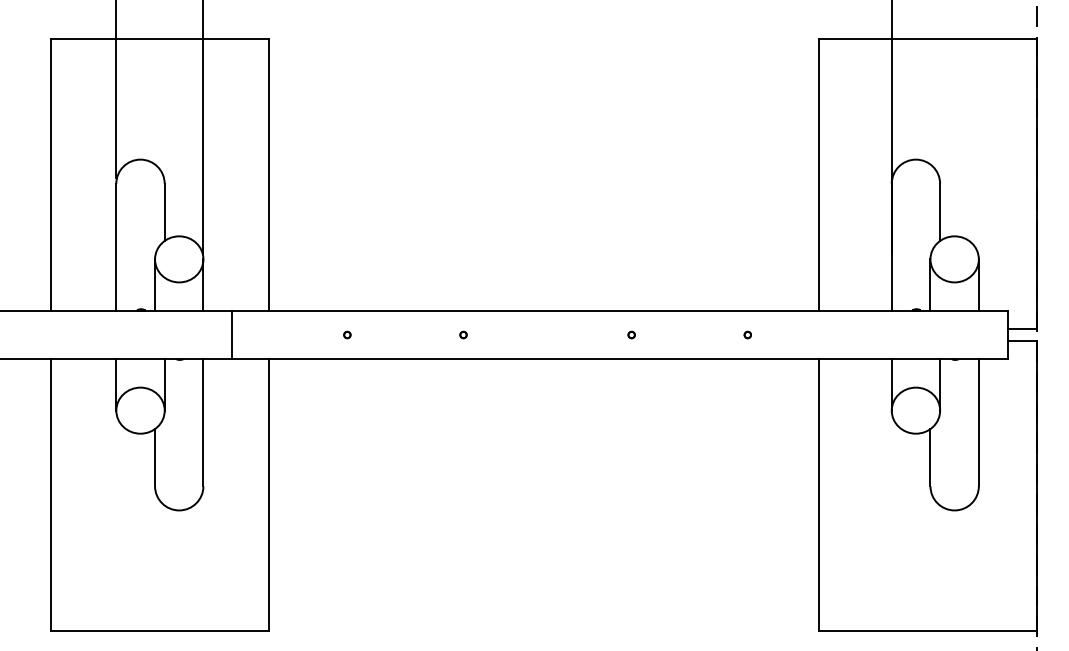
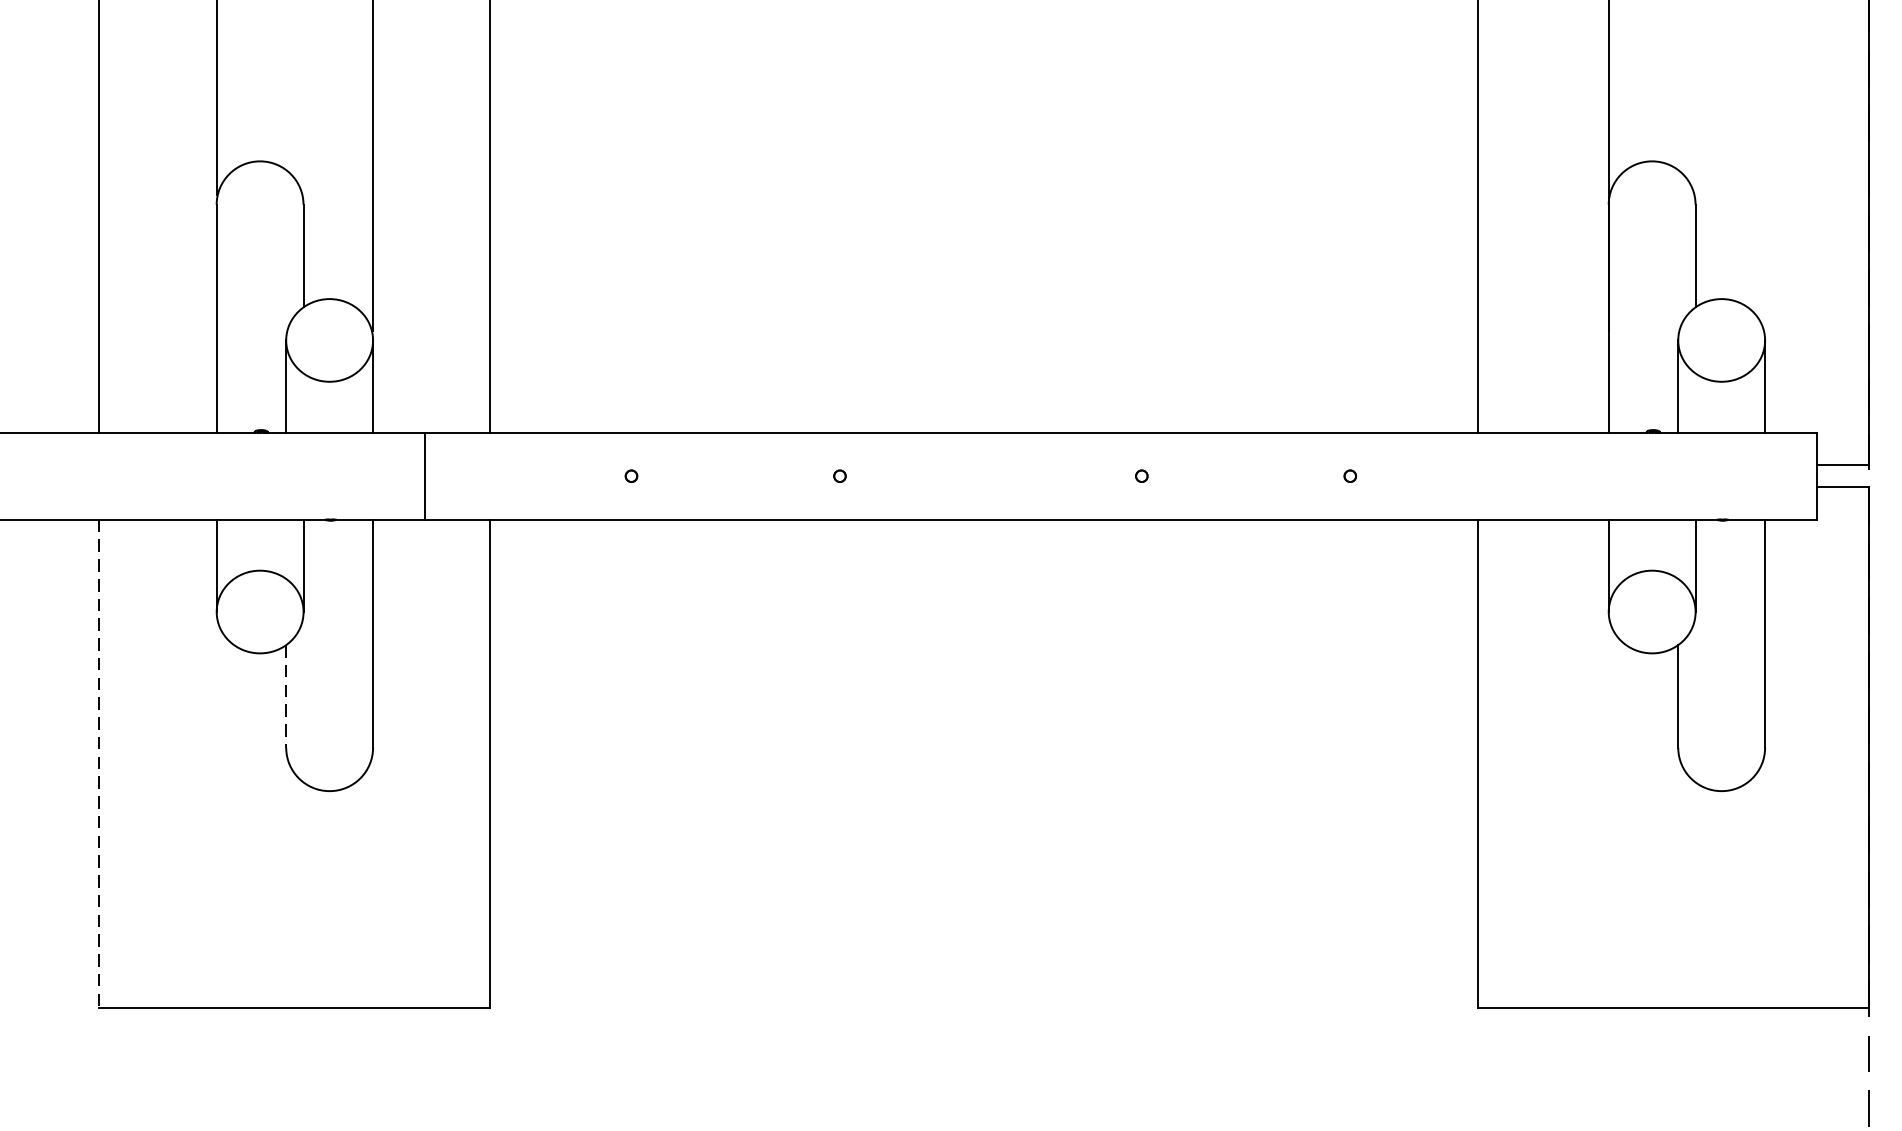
line: (155, 457) -> (287, 696), solid -> dashed
line: (51, 495) -> (100, 764), solid -> dashed

